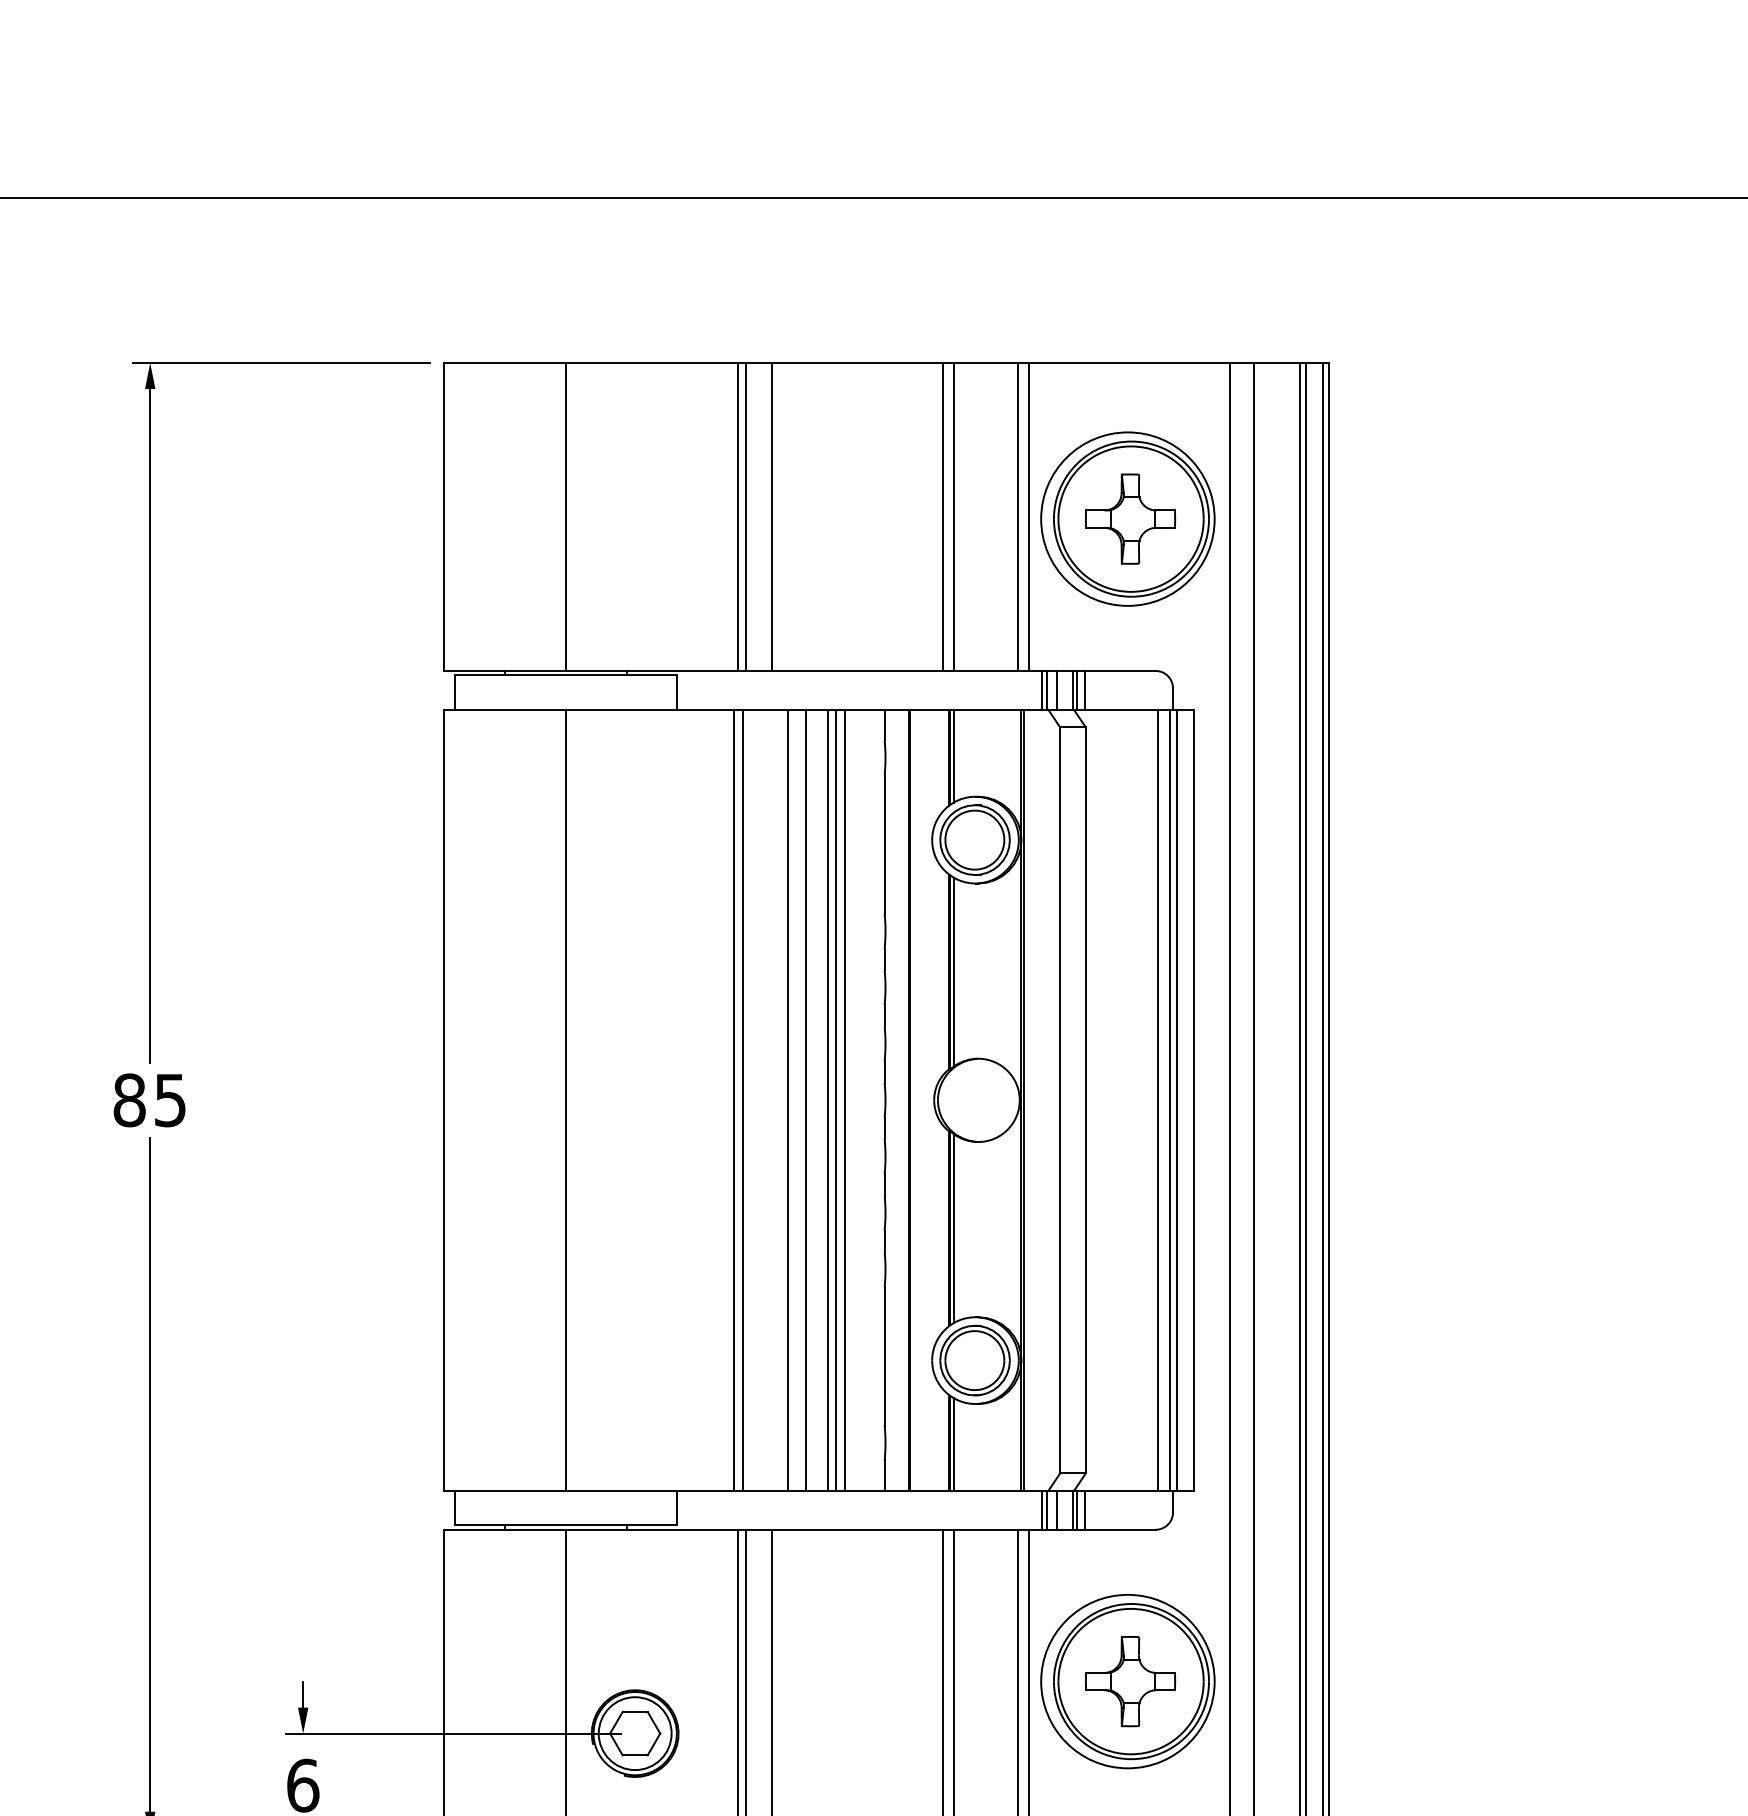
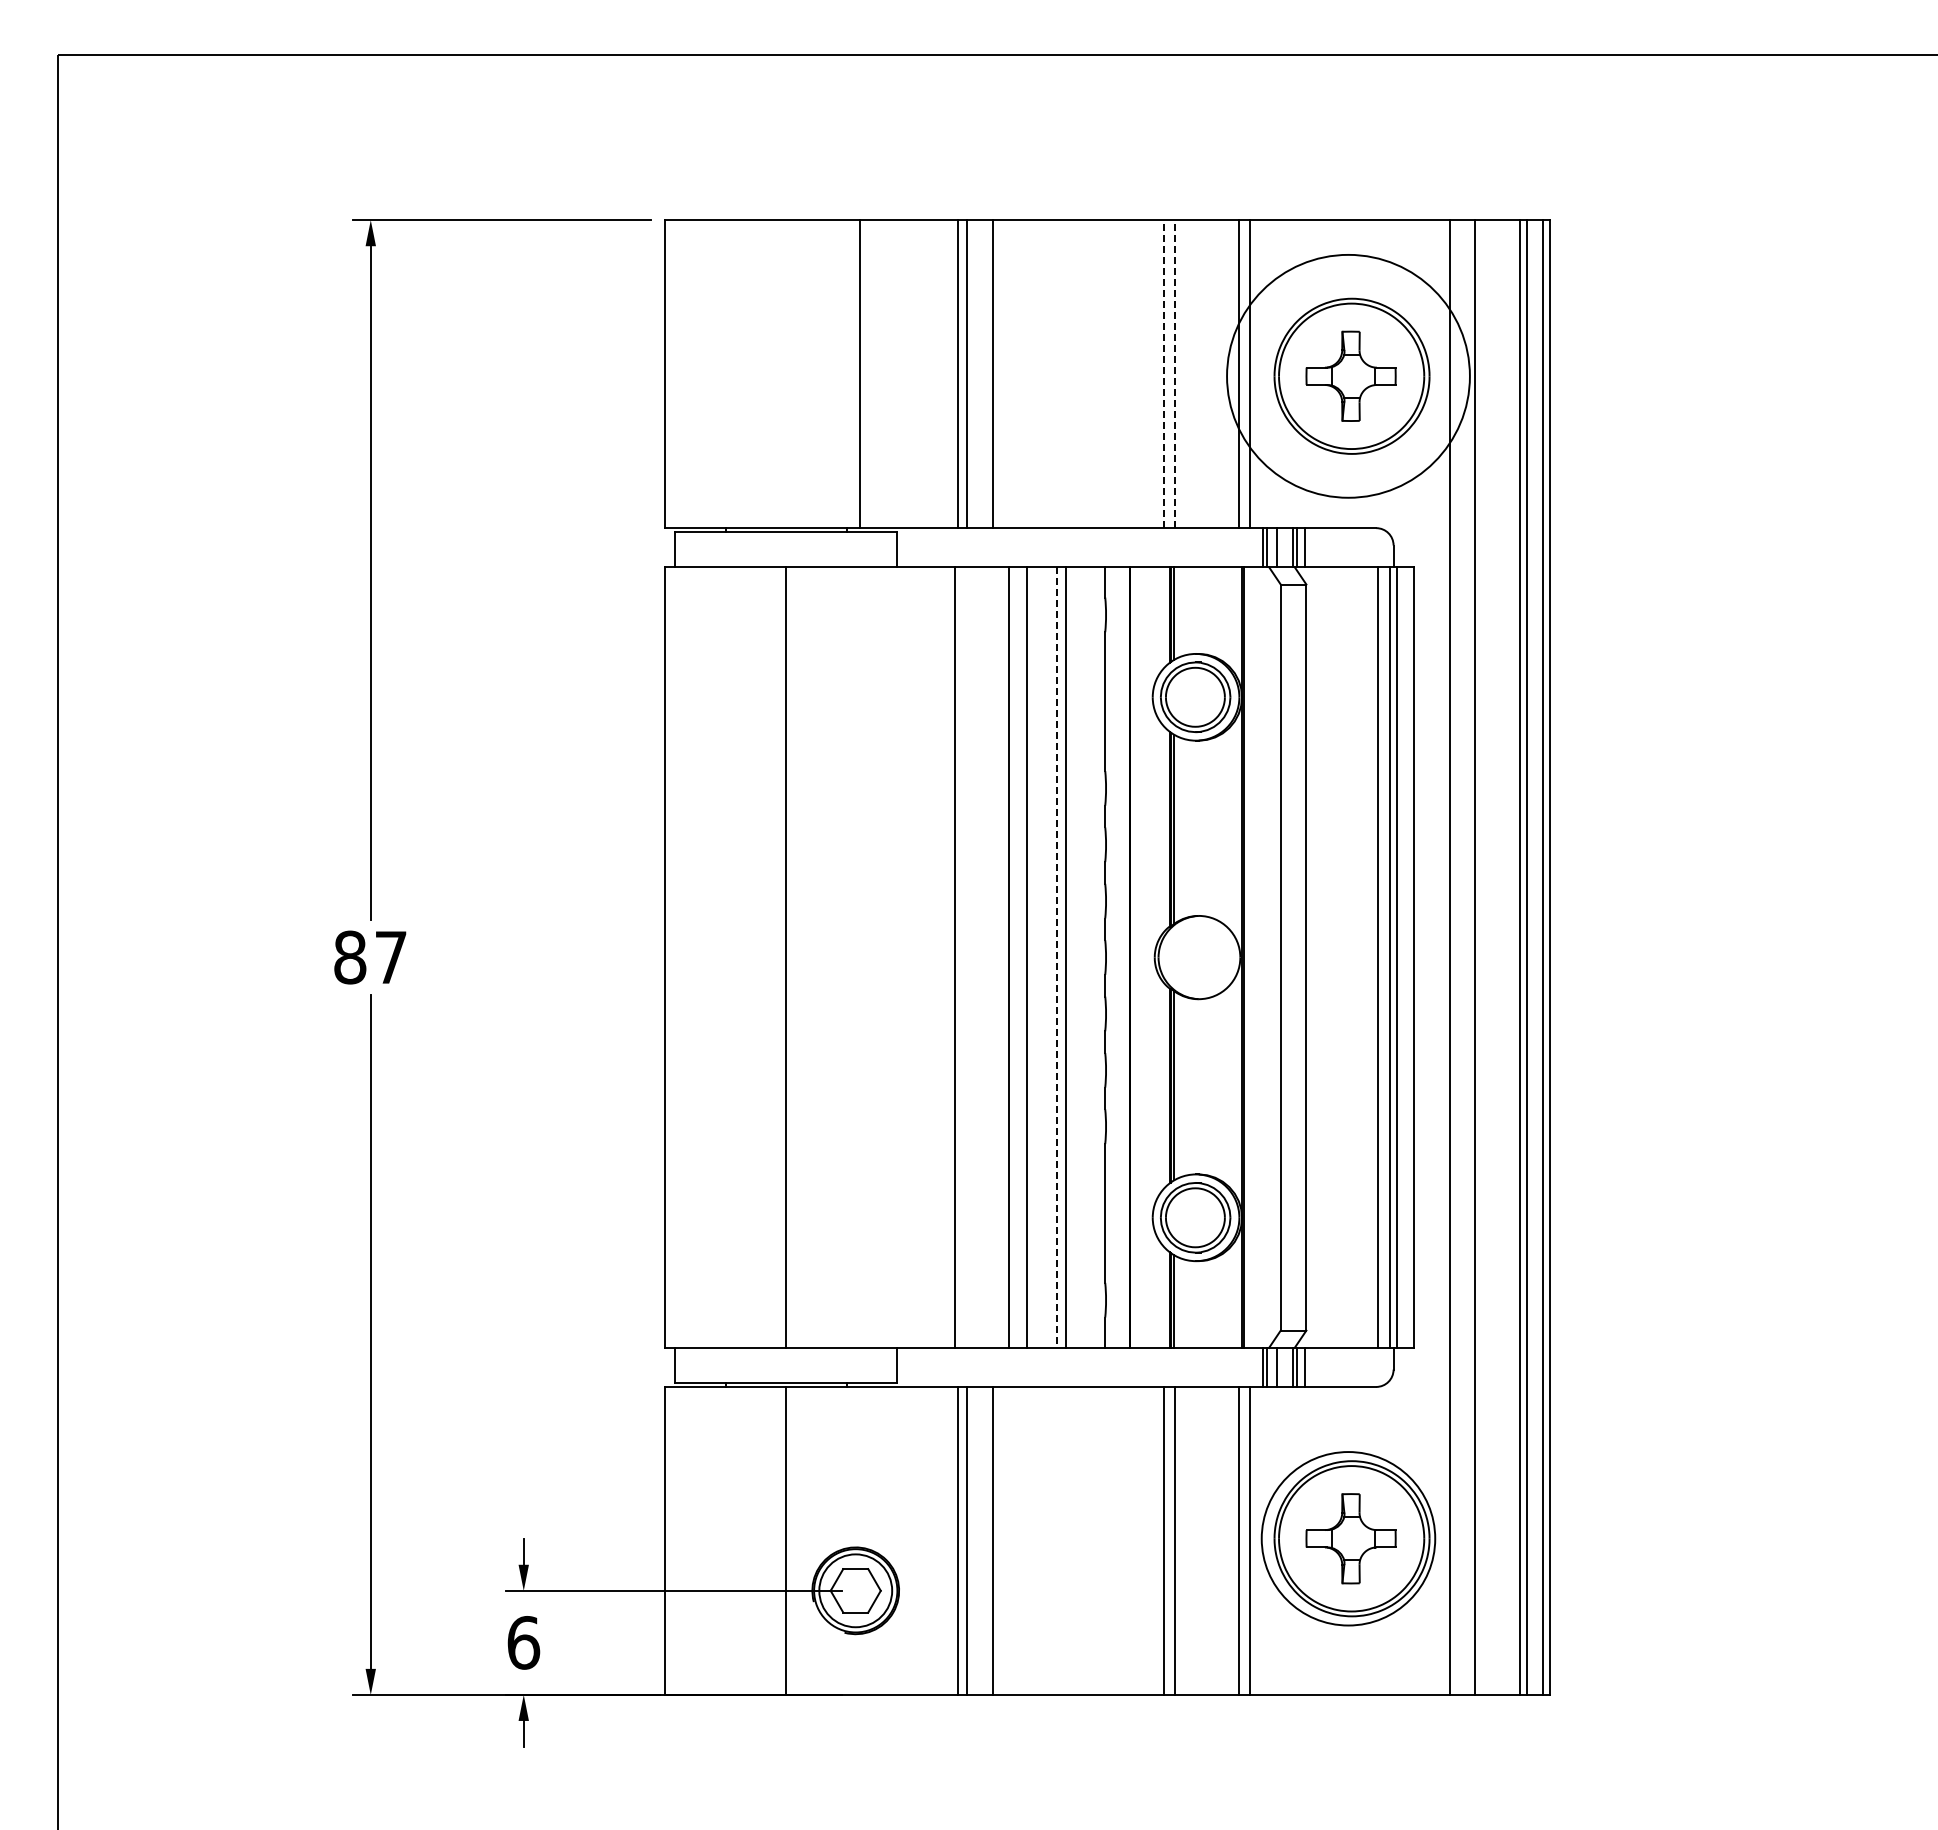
line: (565, 517) -> (860, 374), moved
line: (942, 517) -> (1163, 374), solid -> dashed
line: (953, 517) -> (1174, 374), solid -> dashed
circle: (1127, 519) -> (1348, 376), size x1.4
text: (169, 1100) -> (390, 957), 85 -> 87
line: (742, 1100) -> (963, 957), removed
line: (827, 1100) -> (1048, 957), removed
line: (836, 1101) -> (1057, 958), solid -> dashed

